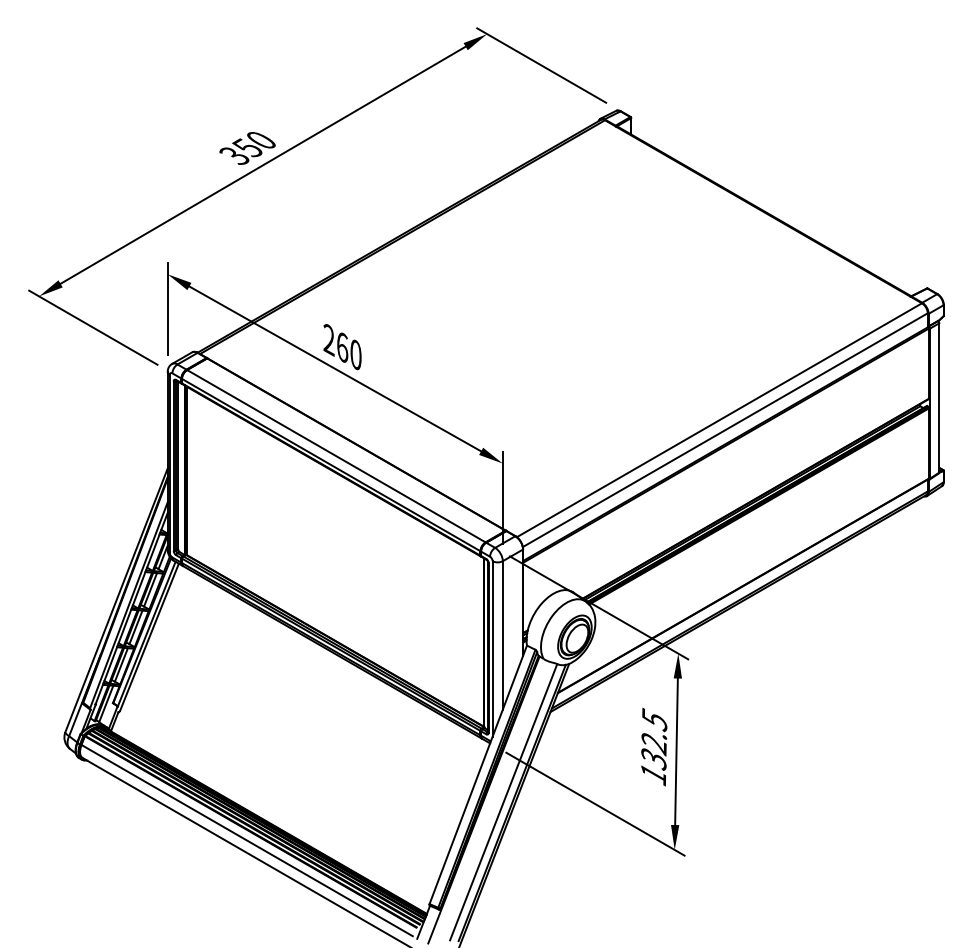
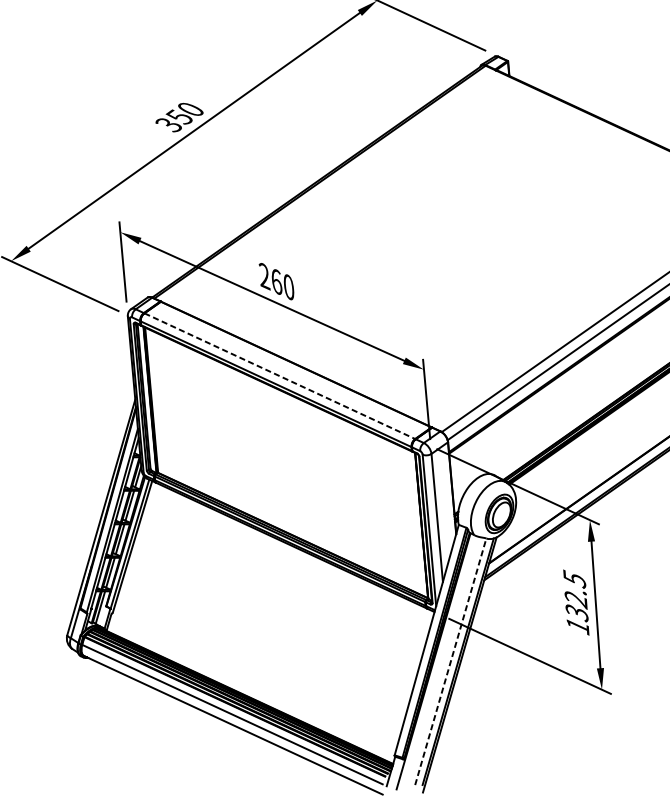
line: (336, 456) -> (279, 376), solid -> dashed
line: (503, 801) -> (450, 661), solid -> dashed

